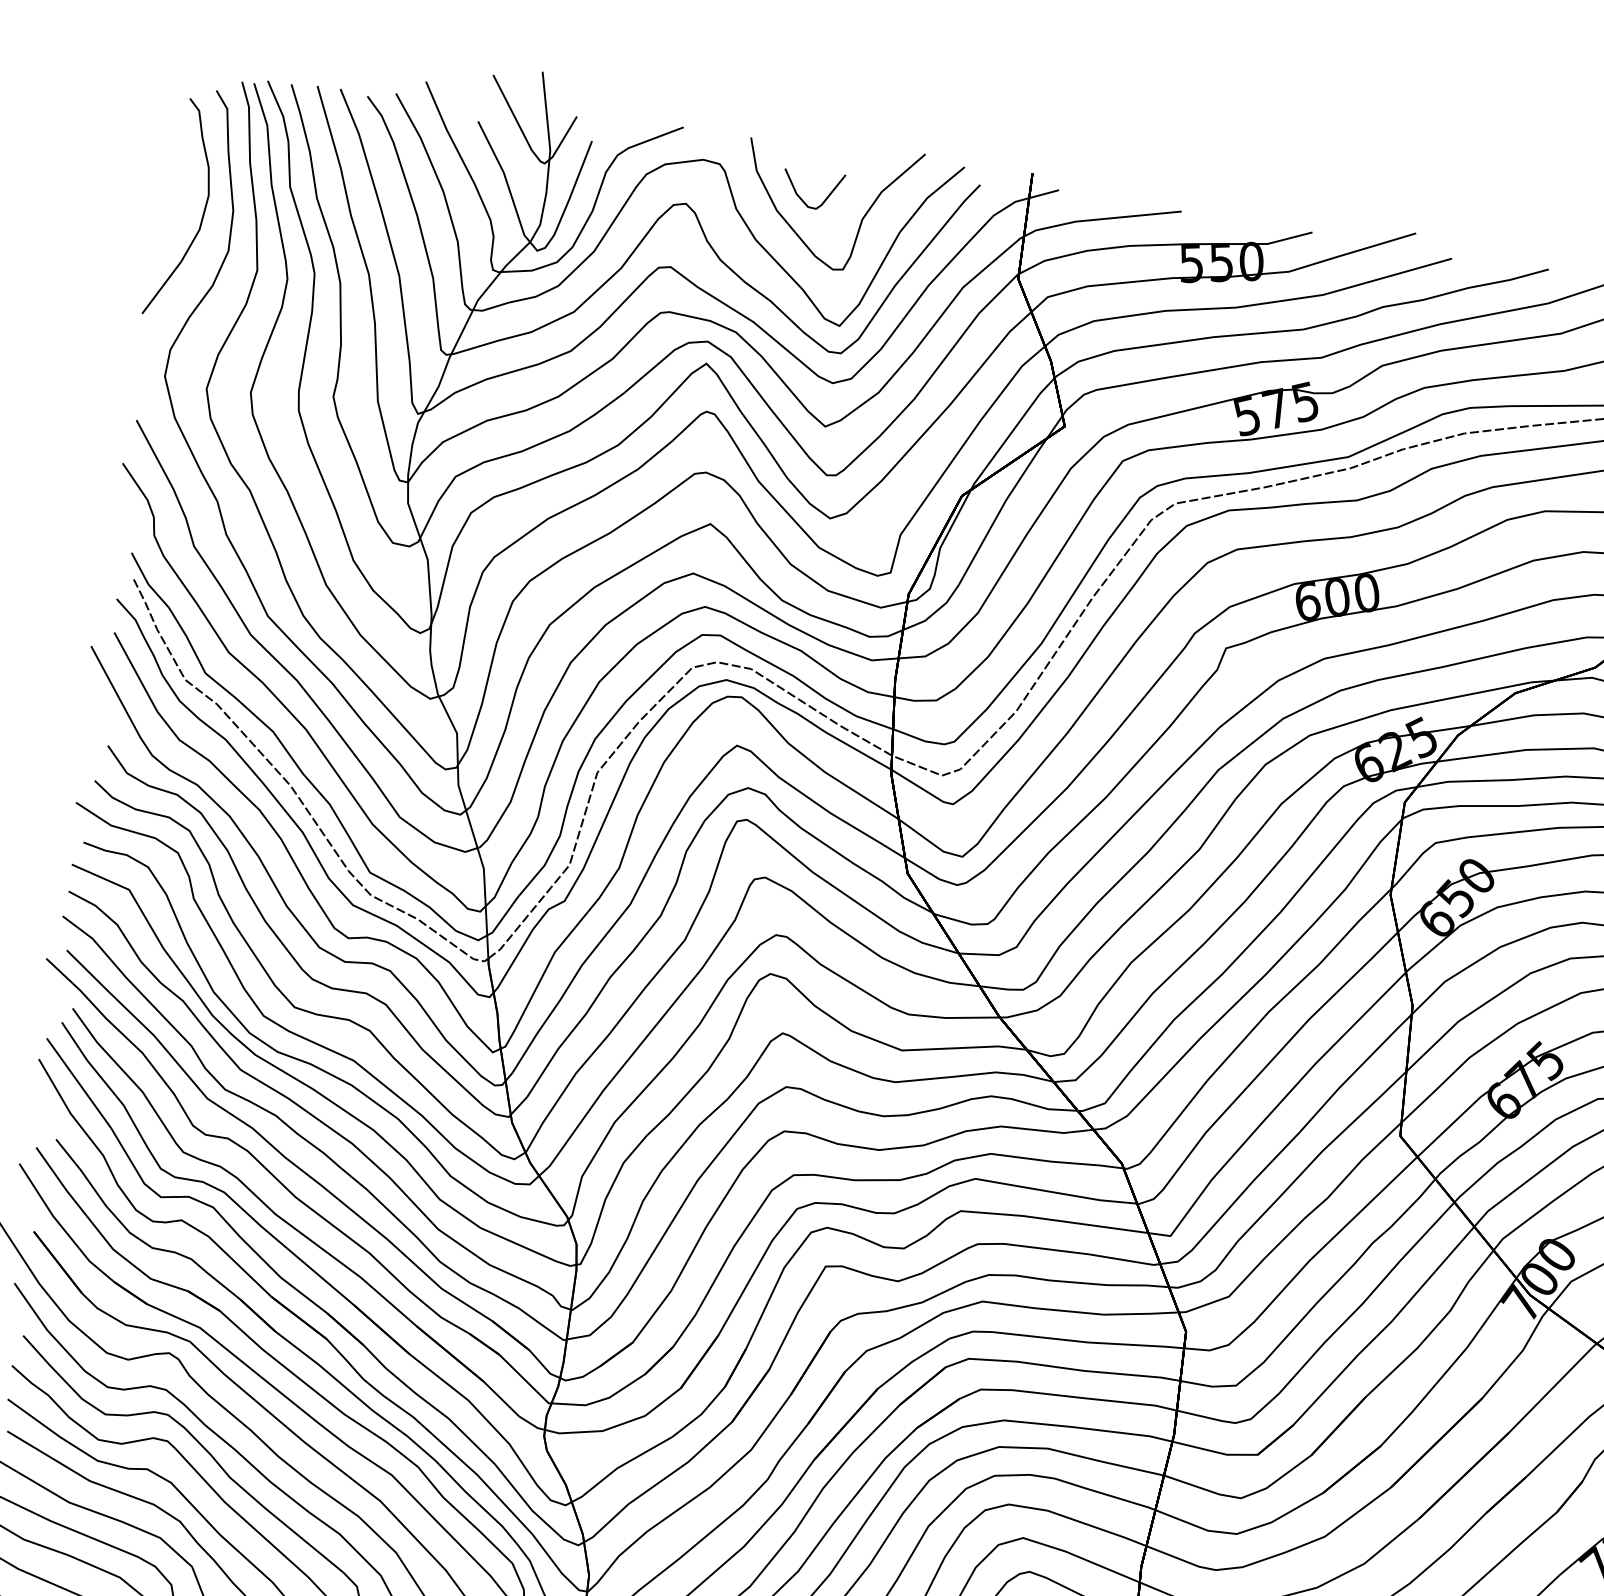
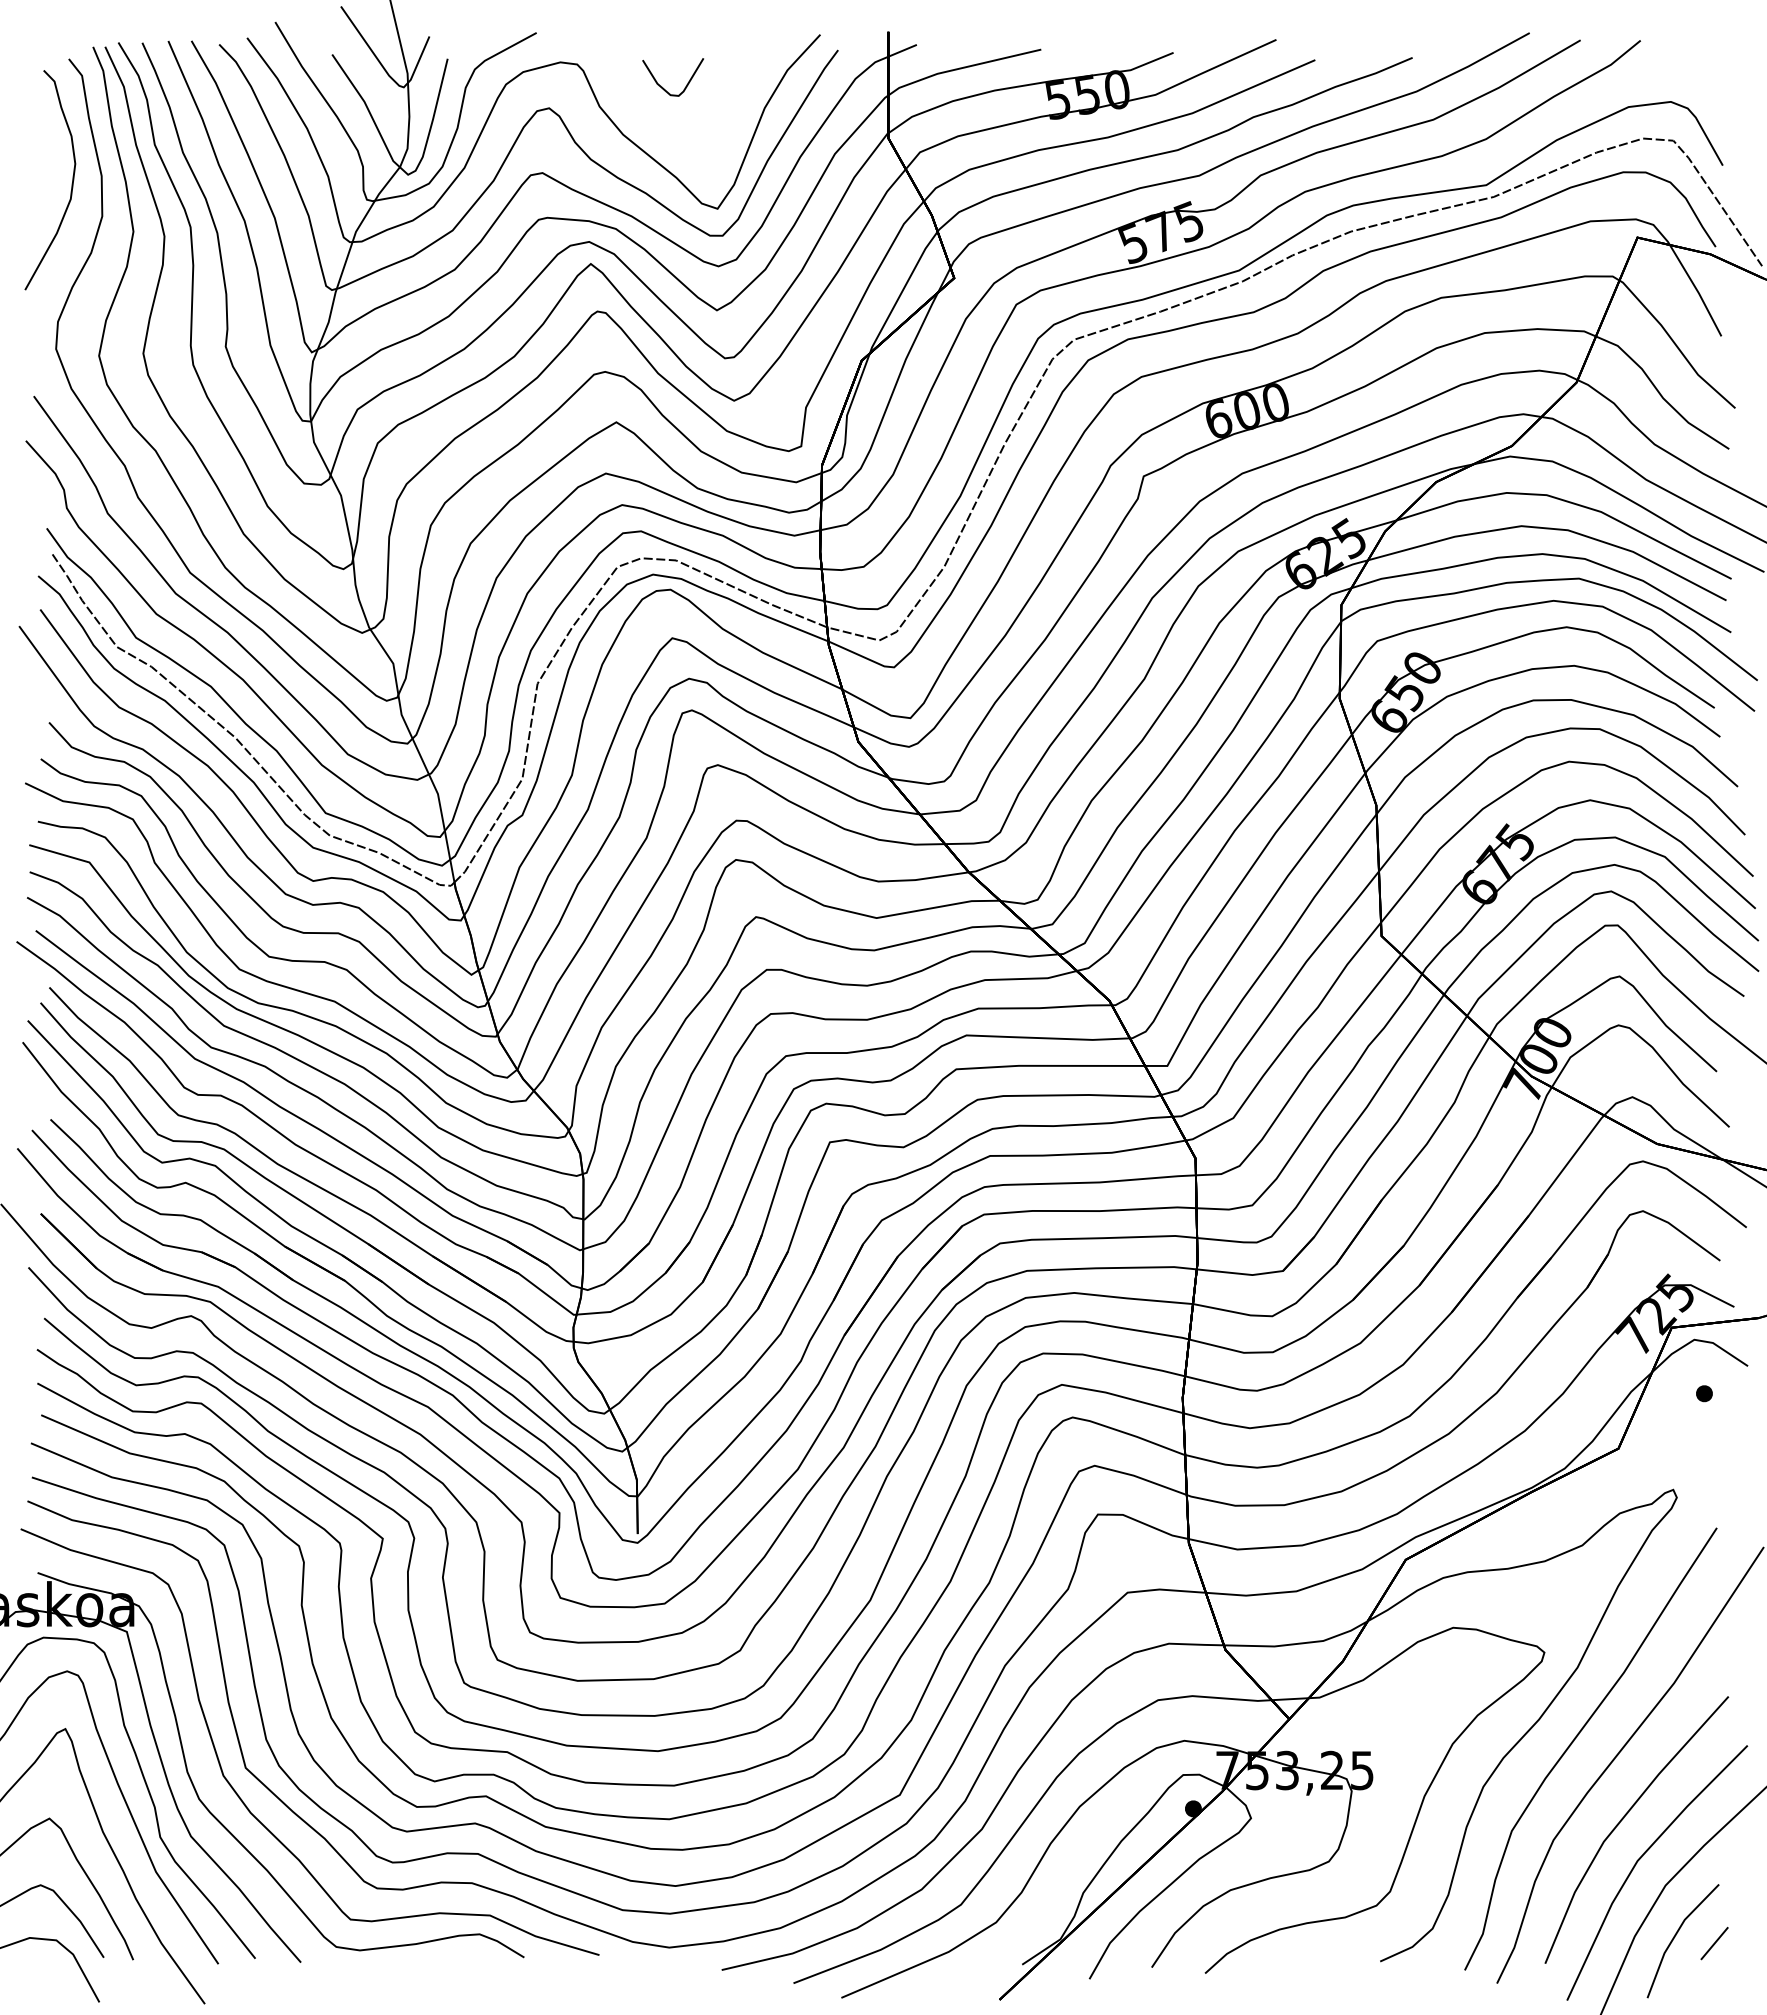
curve: (860, 220) -> (724, 101), removed

